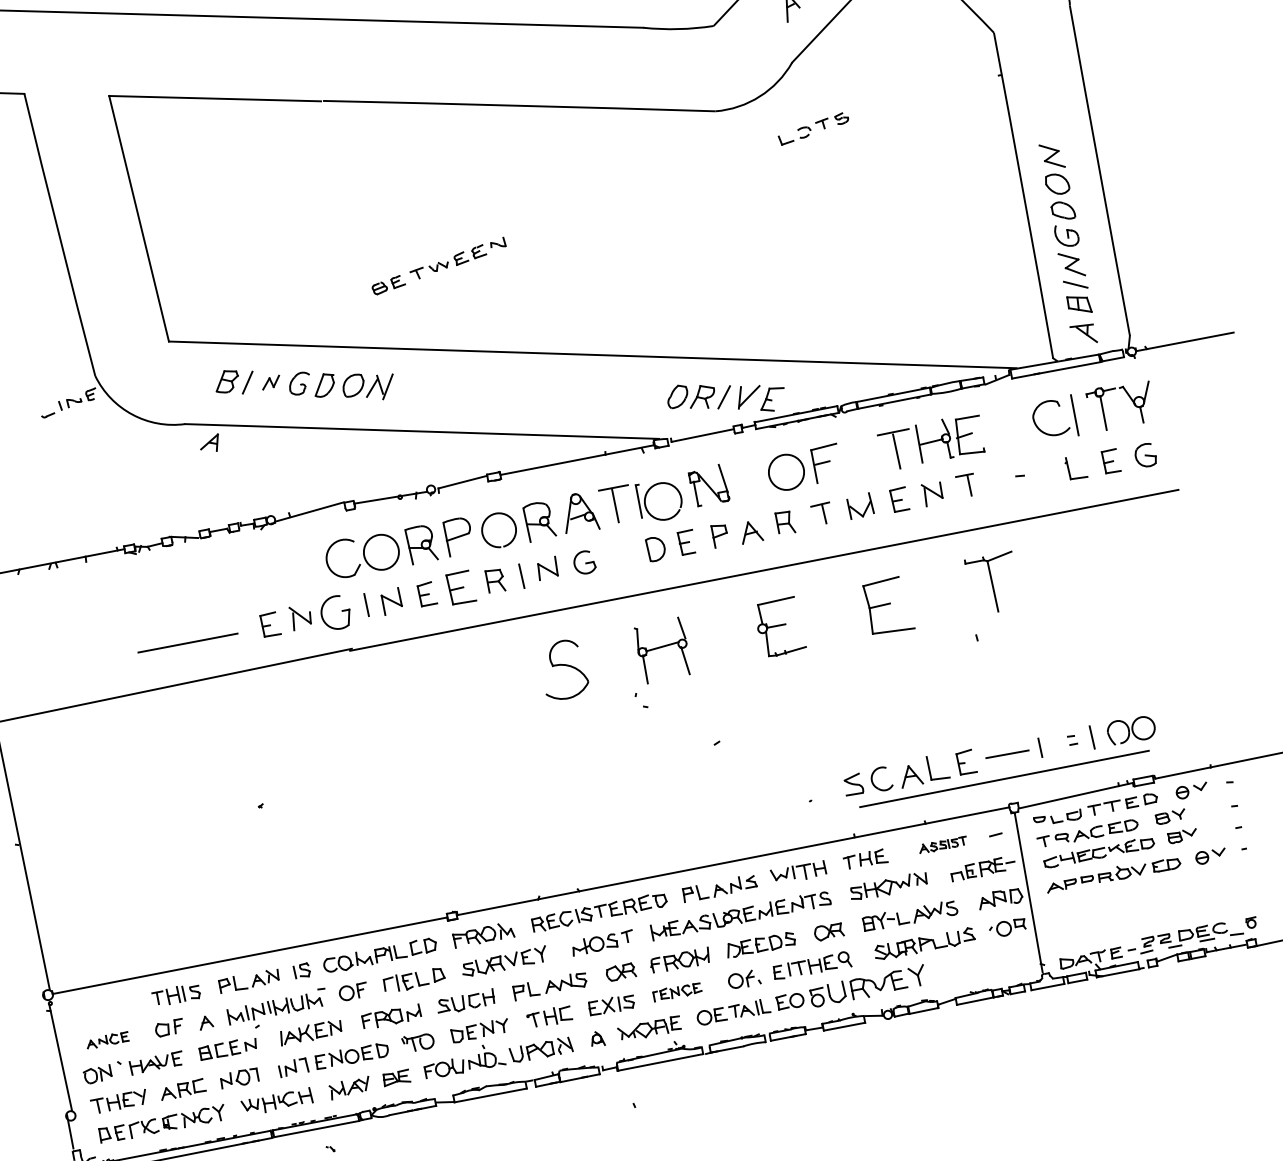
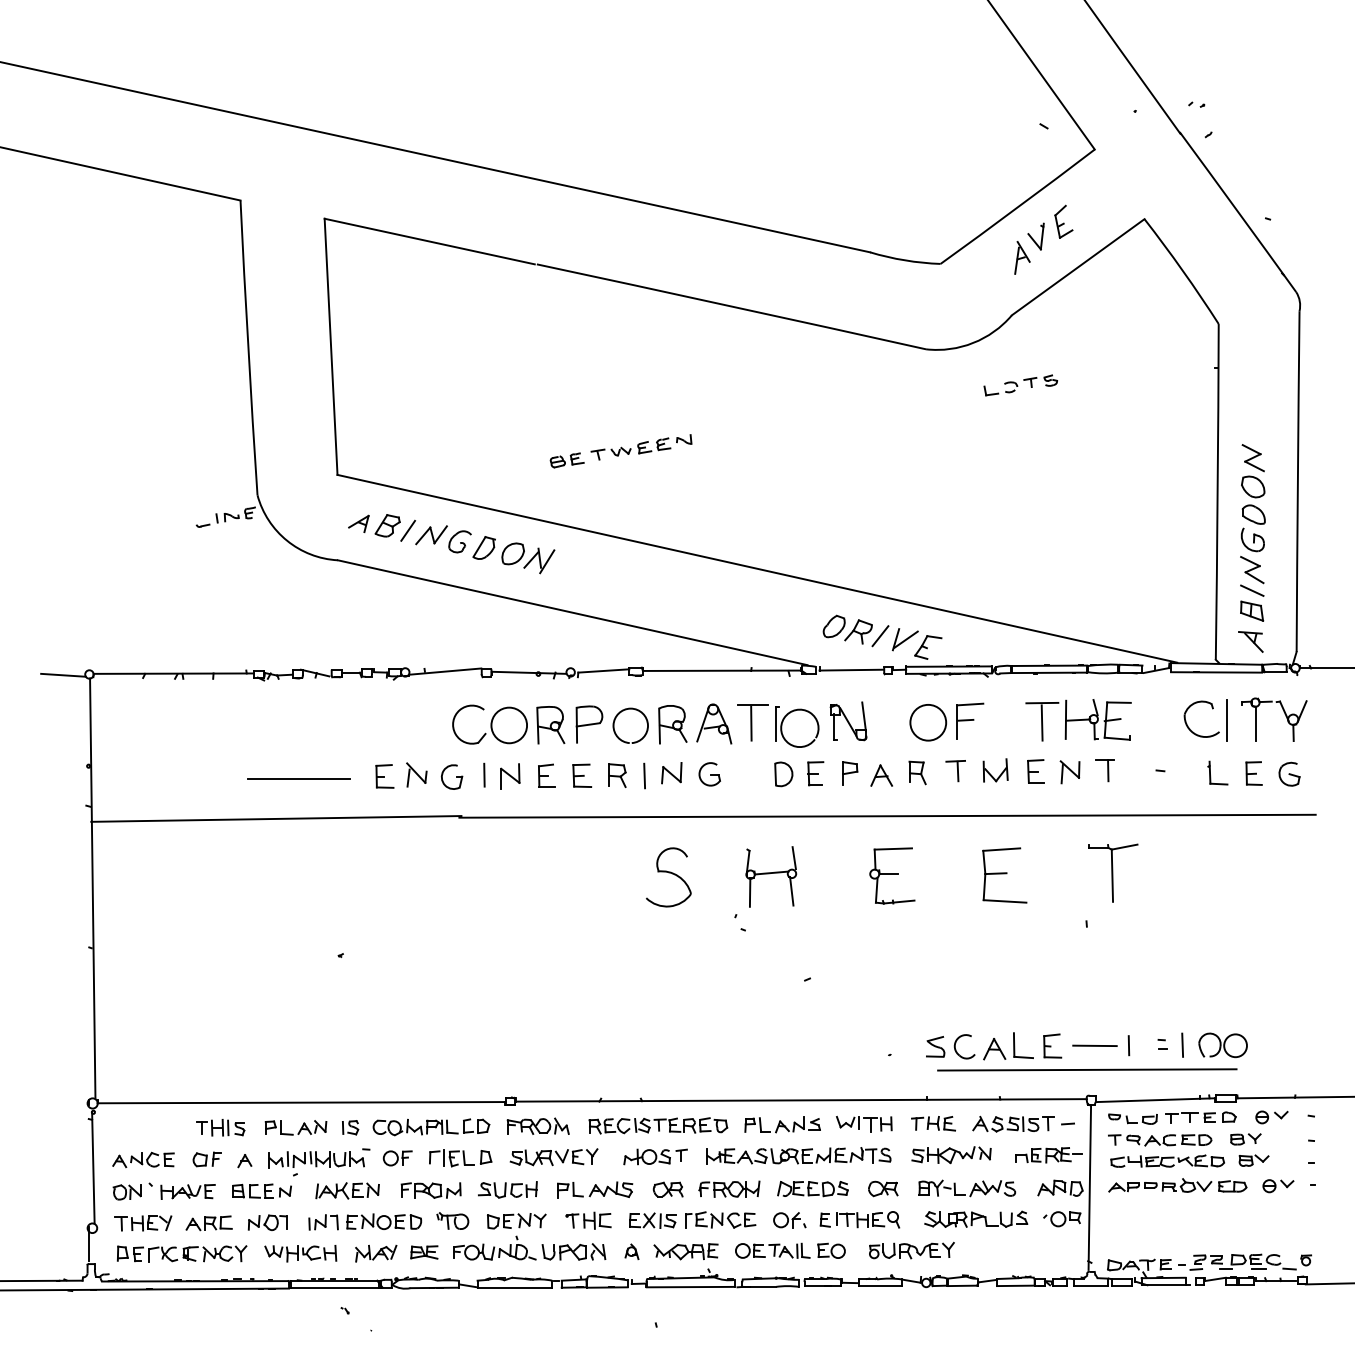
part: (271, 382) -> (431, 535), size x1.67
part: (209, 443) -> (358, 523), moved
part: (461, 587) -> (582, 775), size x0.71
part: (334, 612) -> (451, 776), size x0.71
part: (942, 844) -> (1013, 1123), size x1.67
part: (867, 986) -> (911, 1250), size x0.71
part: (677, 991) -> (720, 1219), size x1.43
part: (107, 1039) -> (143, 1159), size x1.43

